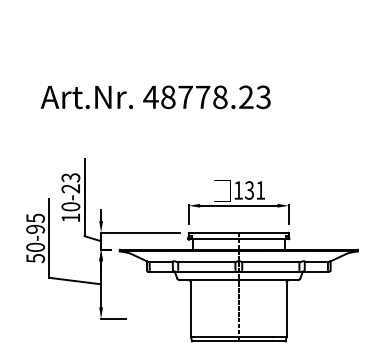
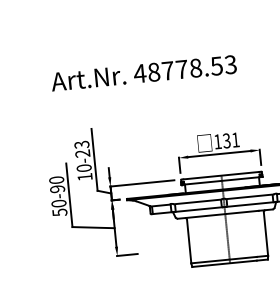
text: (245, 97) -> (216, 66), 48778.23 -> 48778.53
text: (35, 218) -> (56, 180), 50-95 -> 50-90

